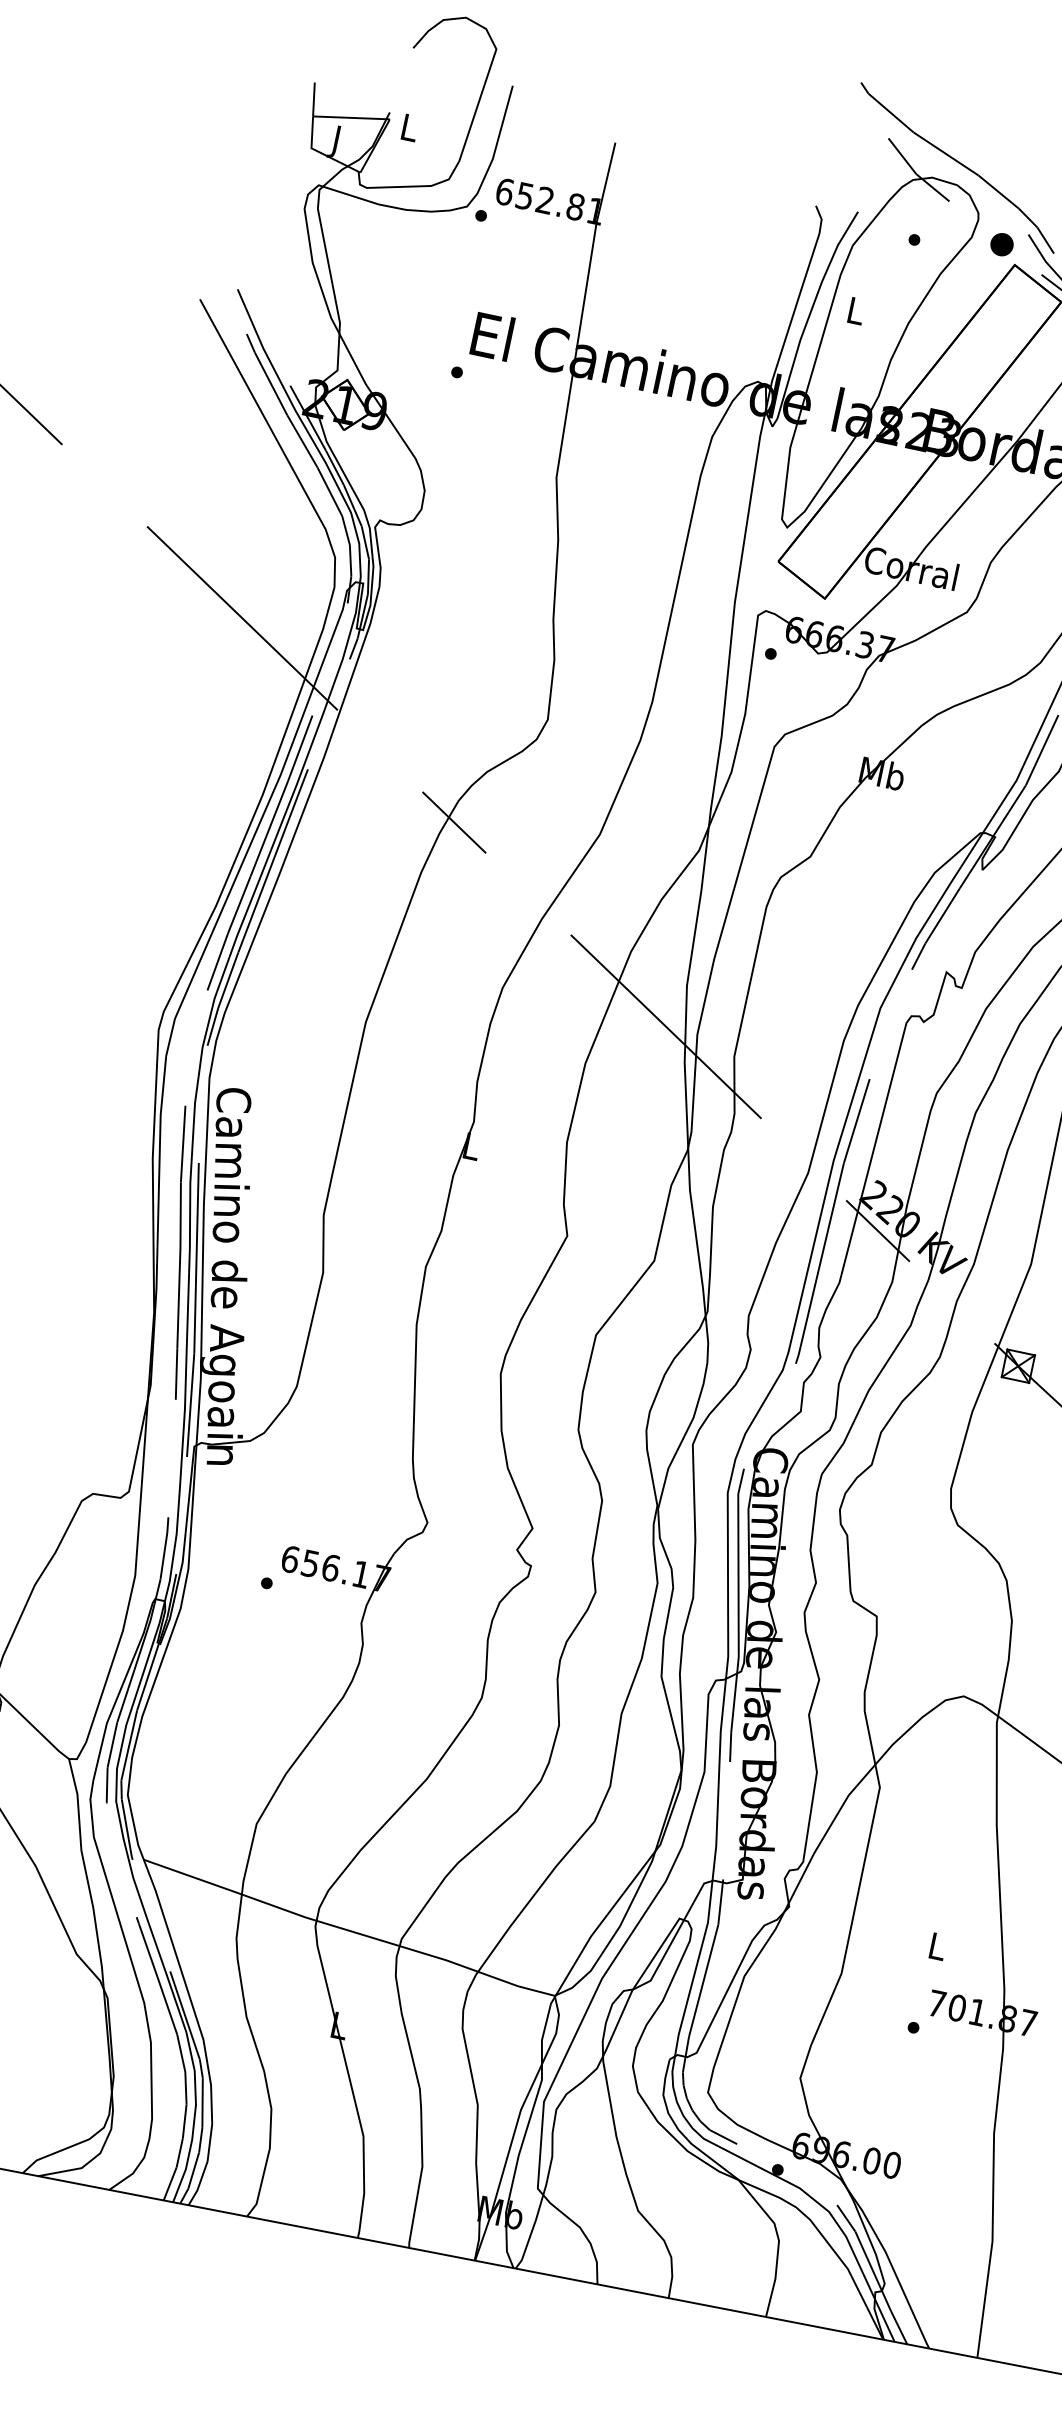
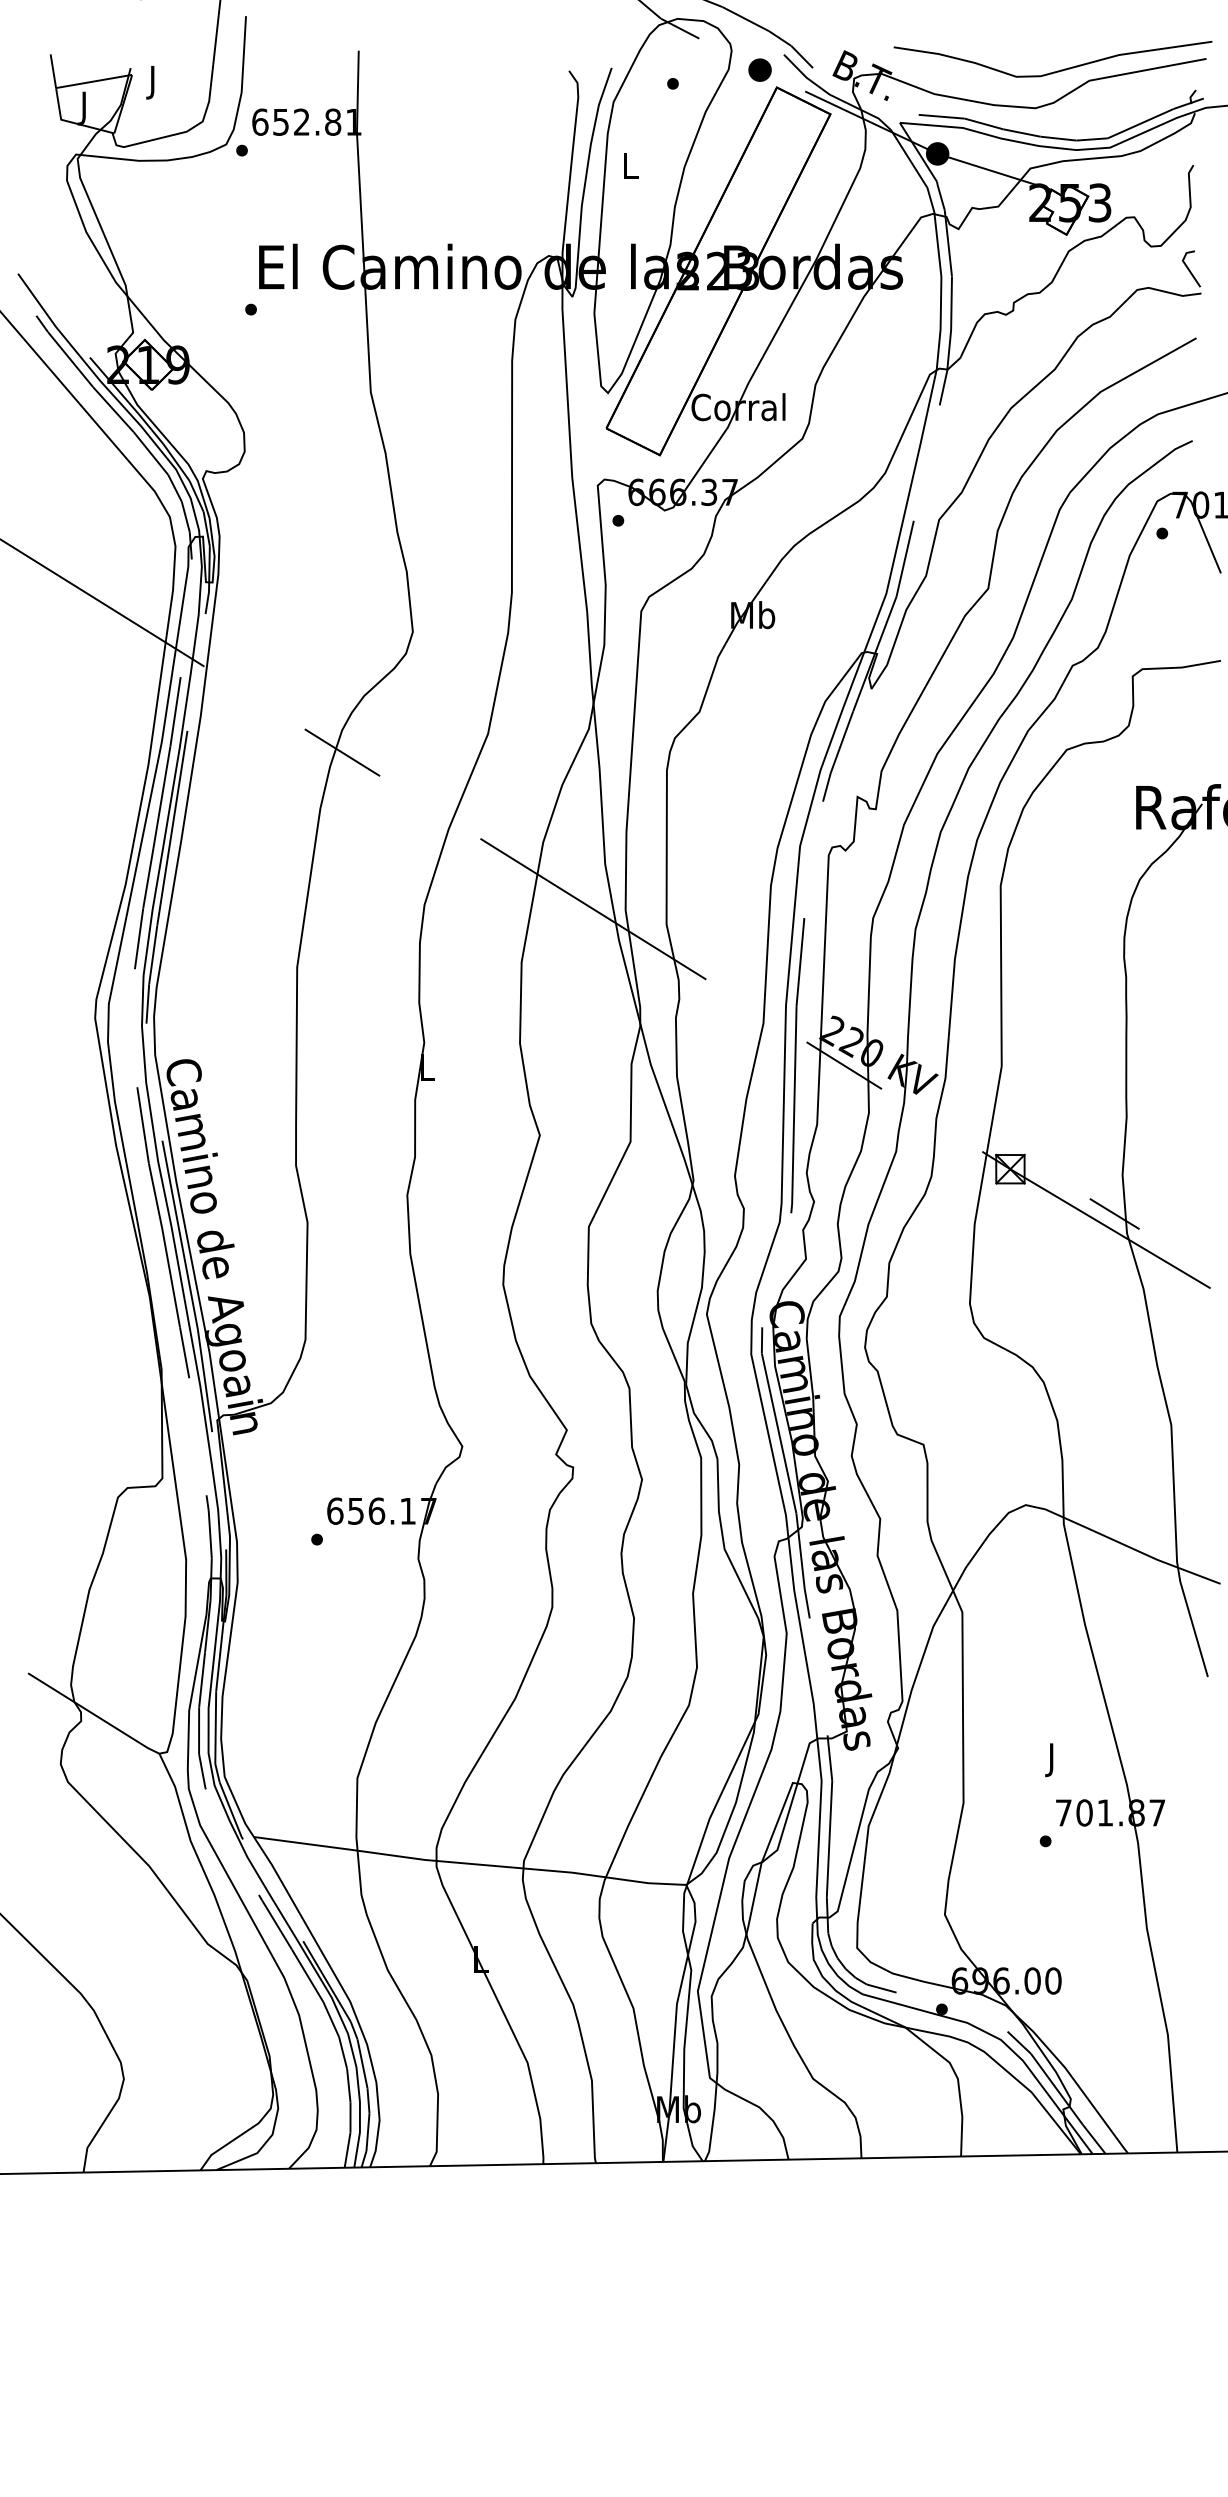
text: (409, 131) -> (153, 82), L -> J
text: (936, 1950) -> (1052, 1760), L -> J

